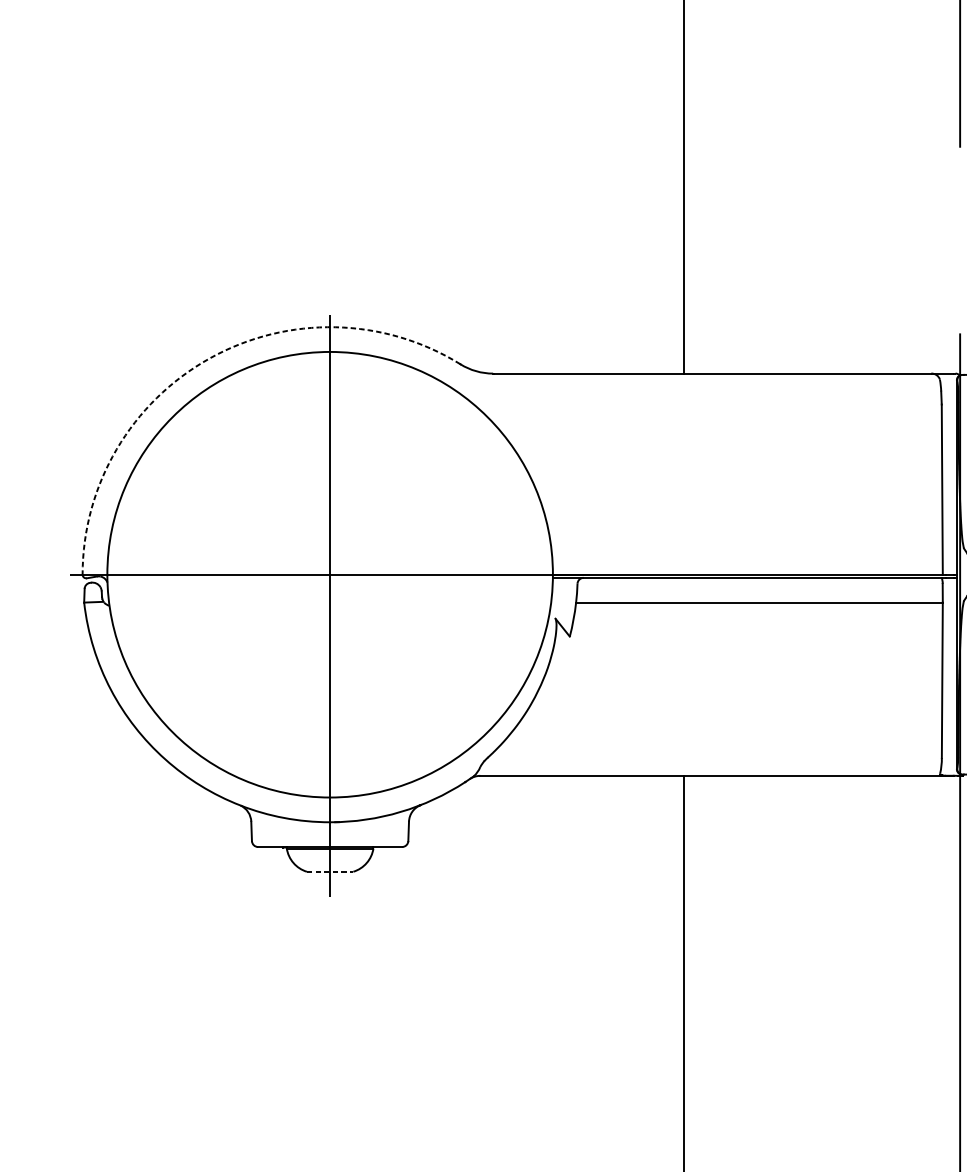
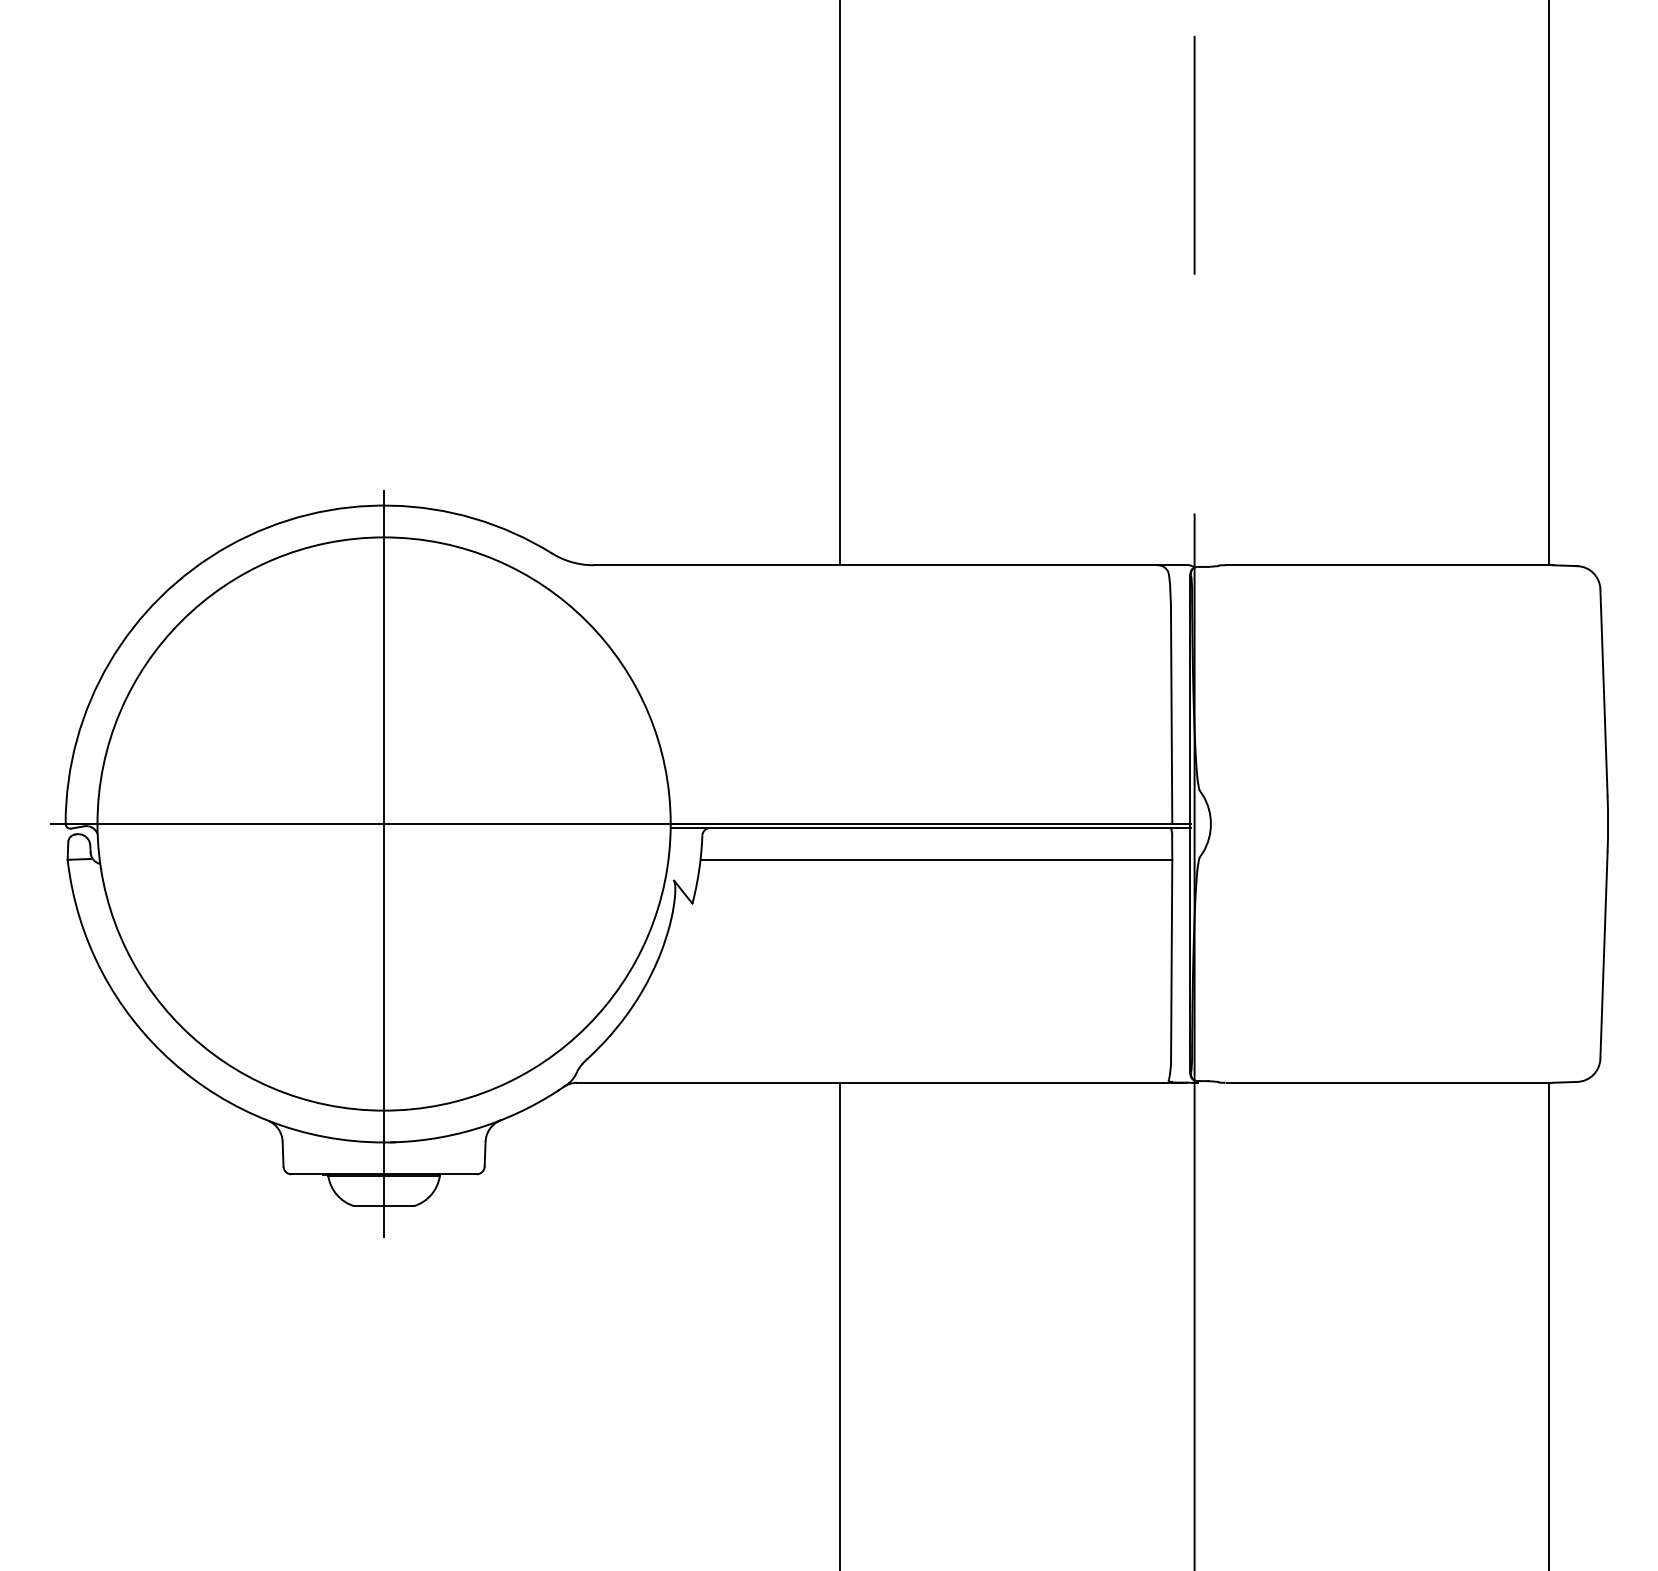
arc: (209, 358) -> (229, 545), dashed -> solid
line: (330, 872) -> (384, 1206), dashed -> solid

